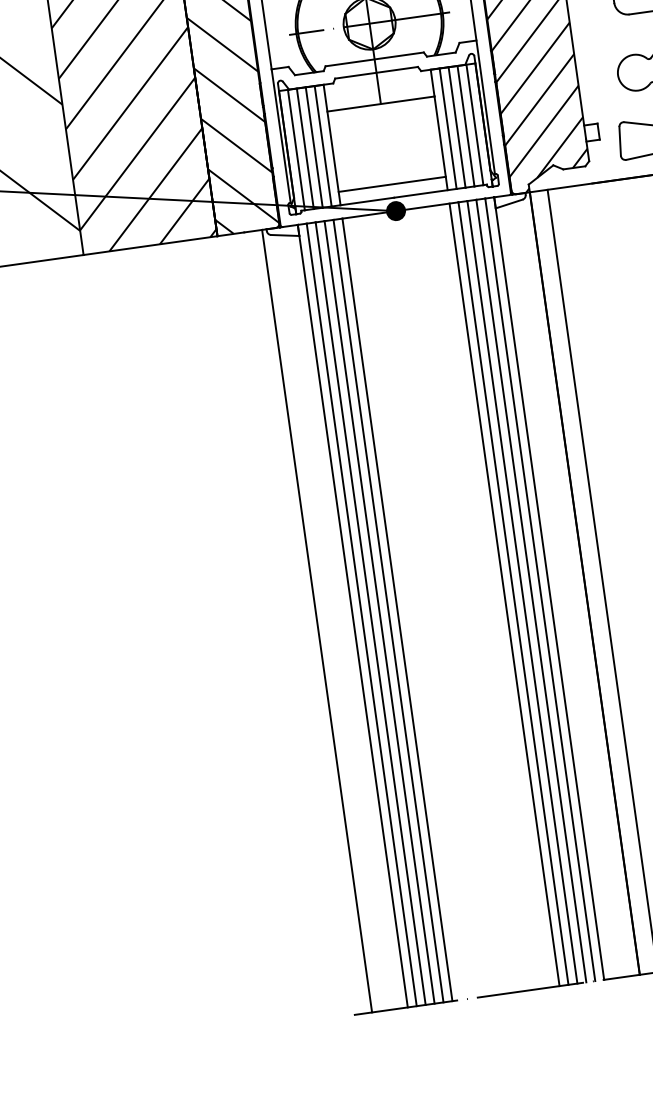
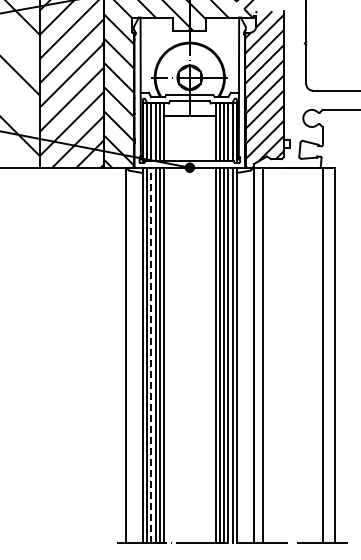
line: (391, 183) -> (189, 154), removed
line: (371, 613) -> (151, 355), solid -> dashed

